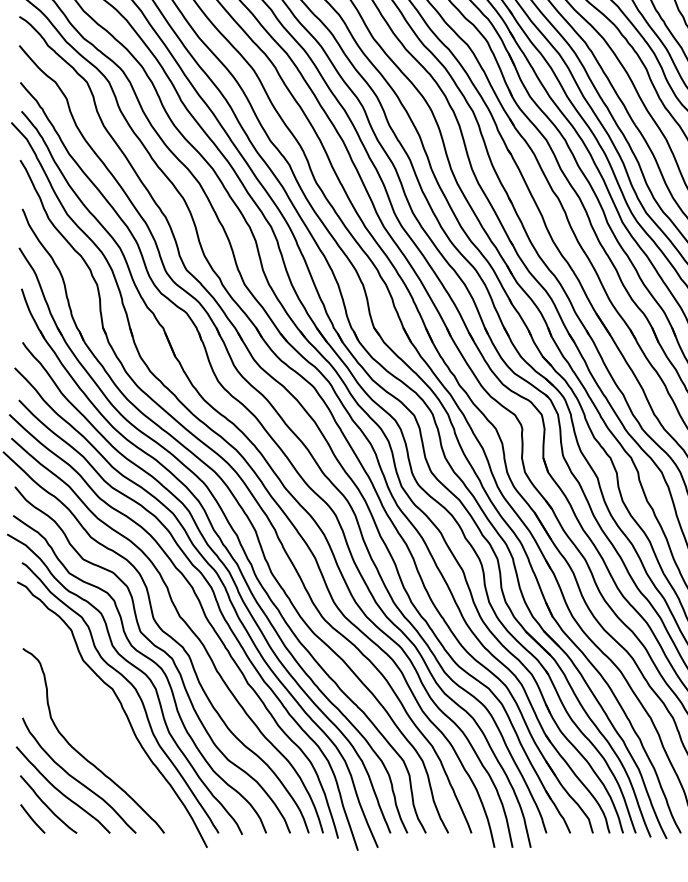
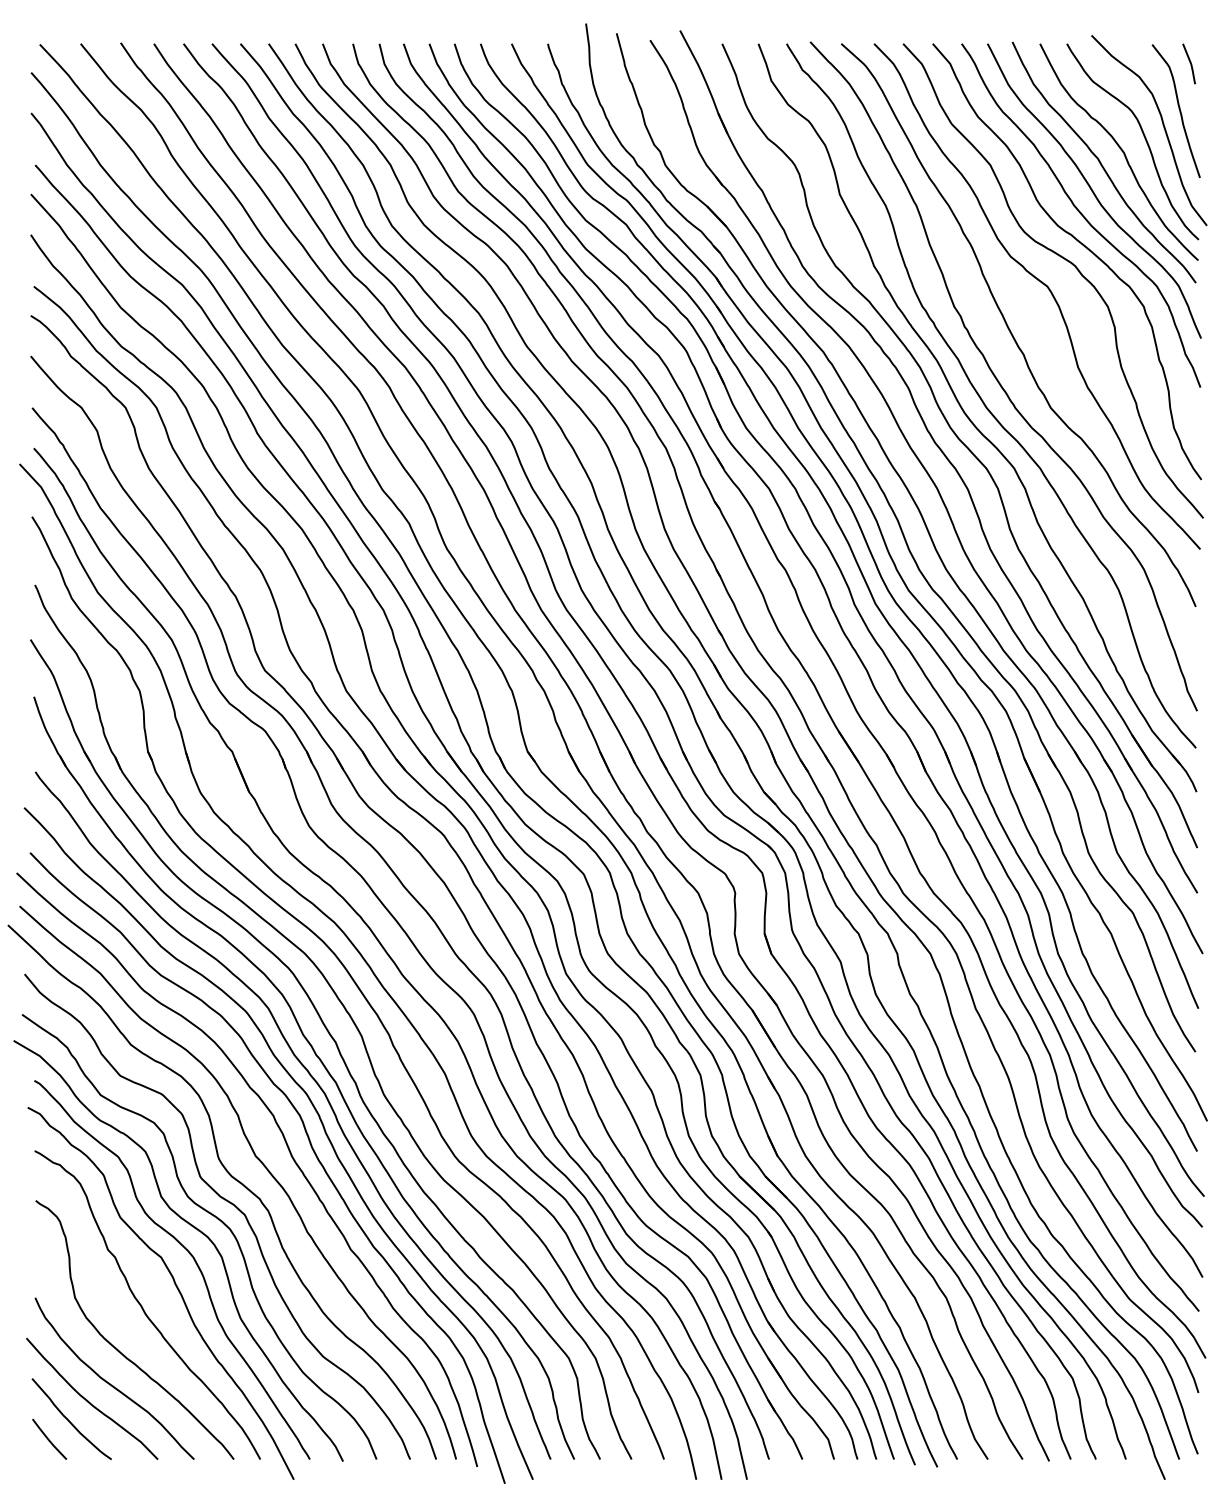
curve: (99, 724) -> (143, 1307), added

